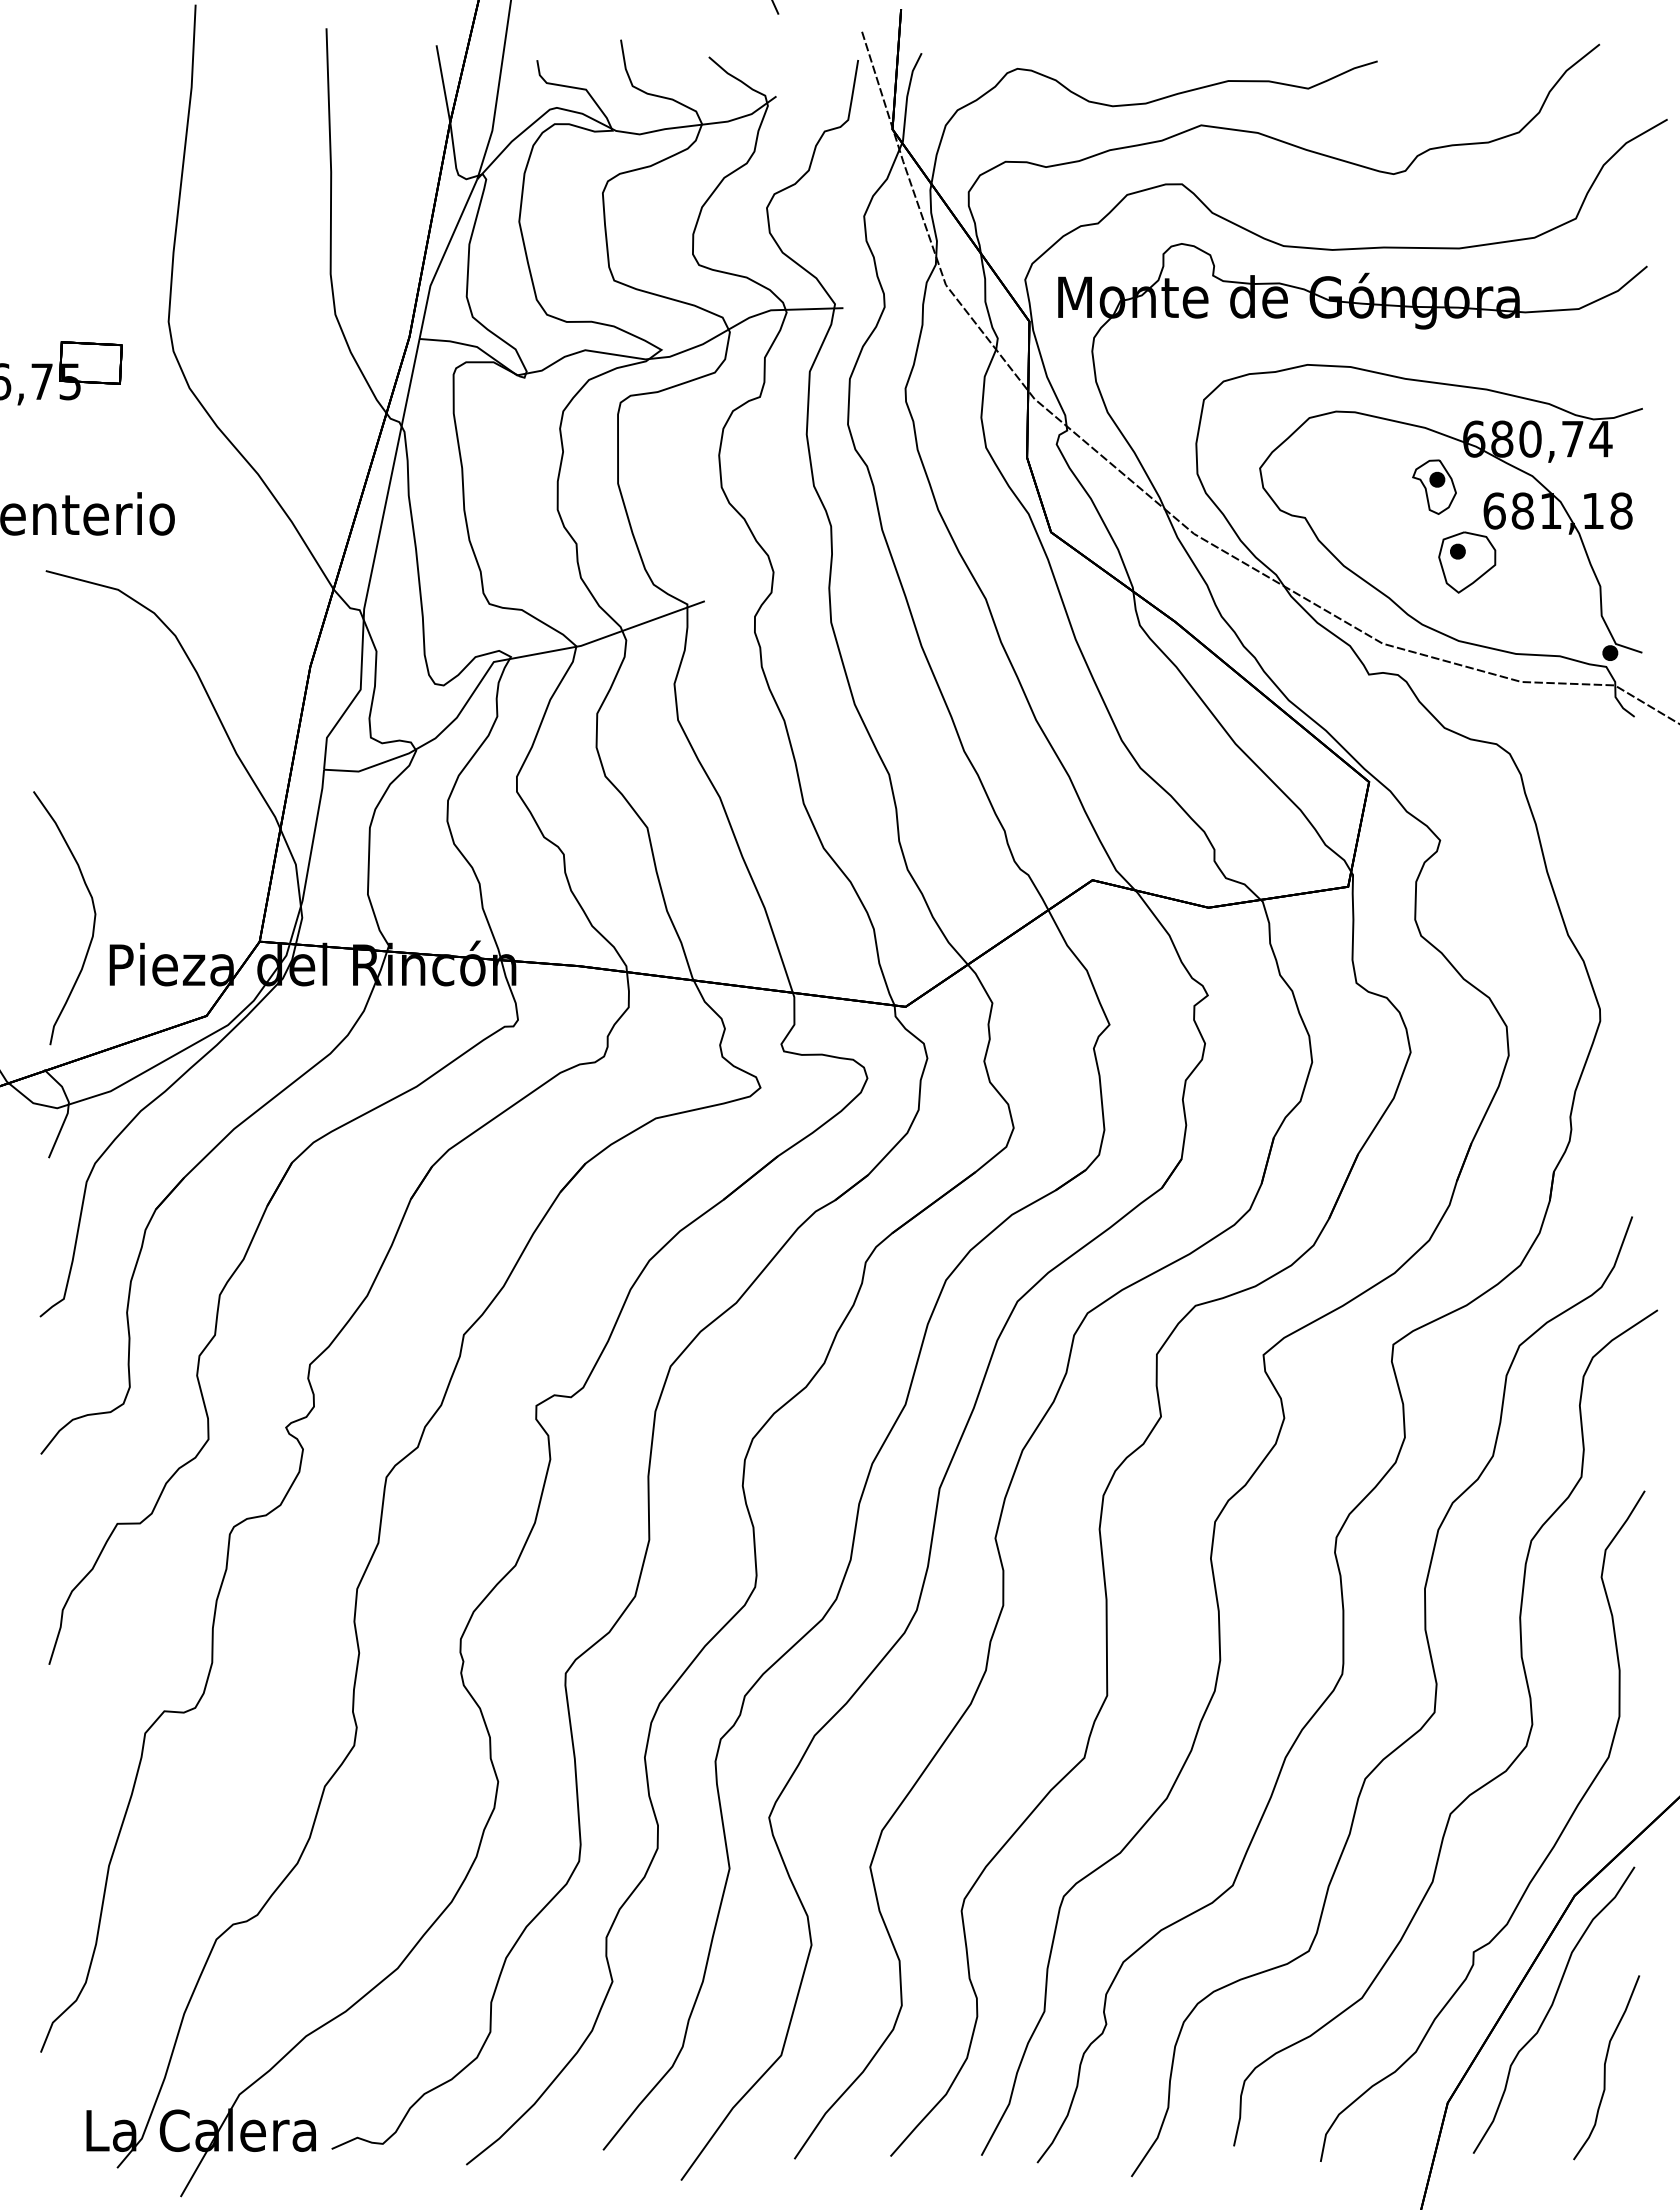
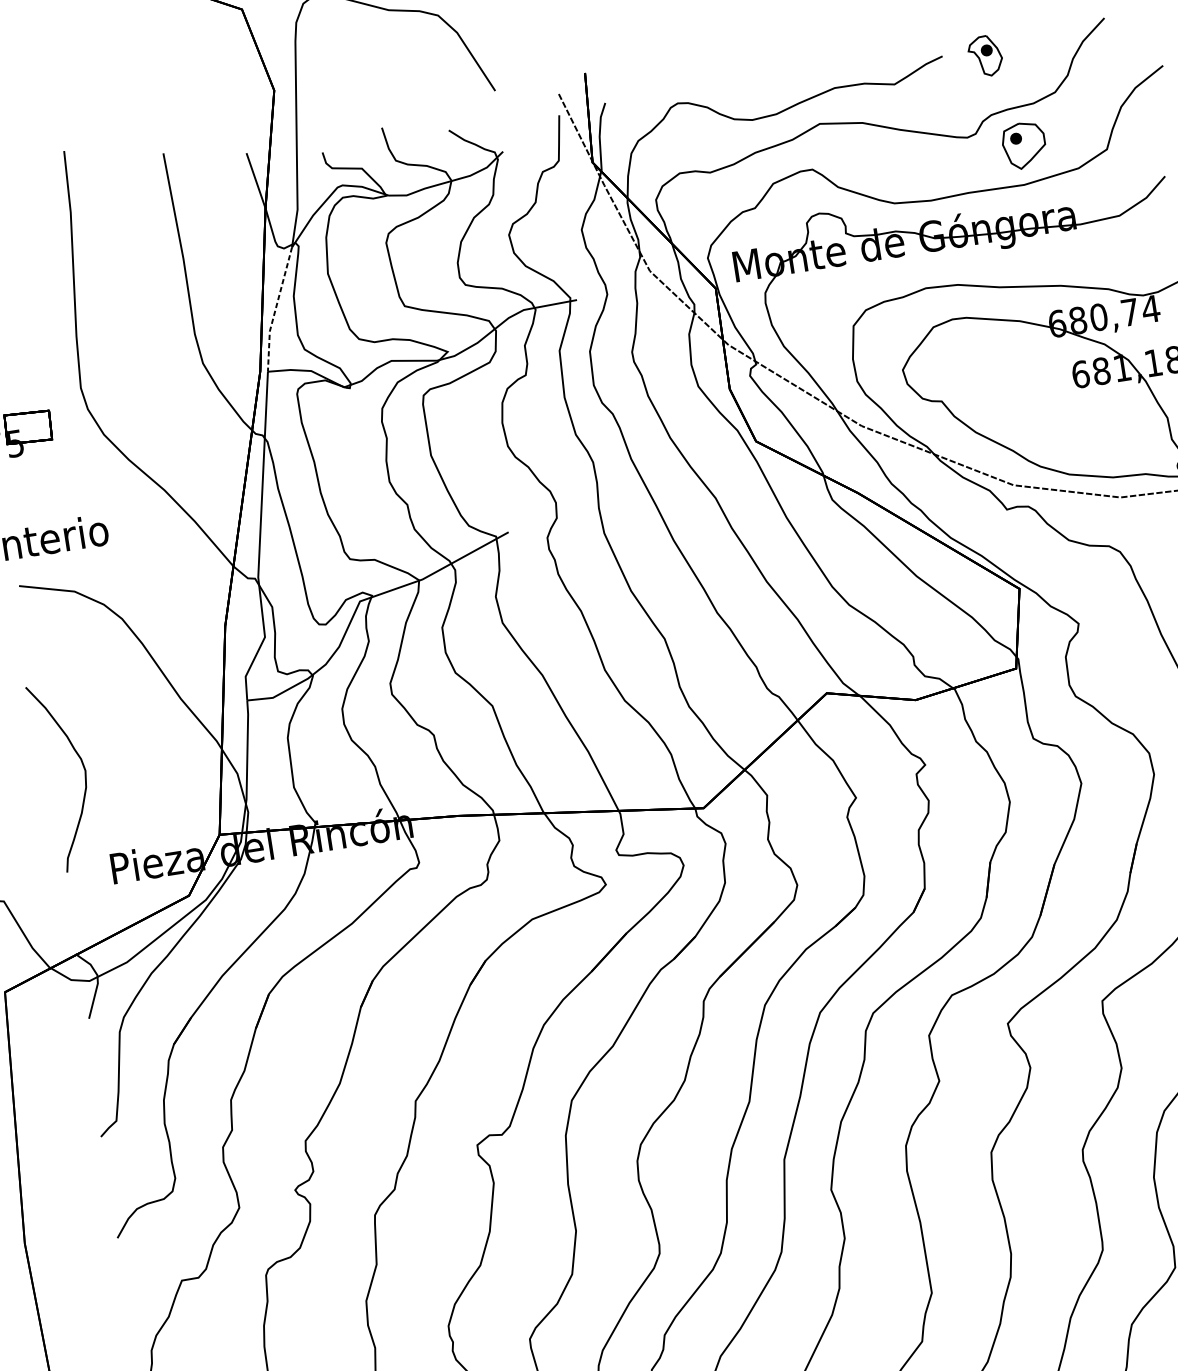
line: (442, 258) -> (275, 309), solid -> dashed
part: (1434, 486) -> (985, 55), moved
part: (1467, 562) -> (1024, 145), moved
curve: (93, 920) -> (84, 775), moved

